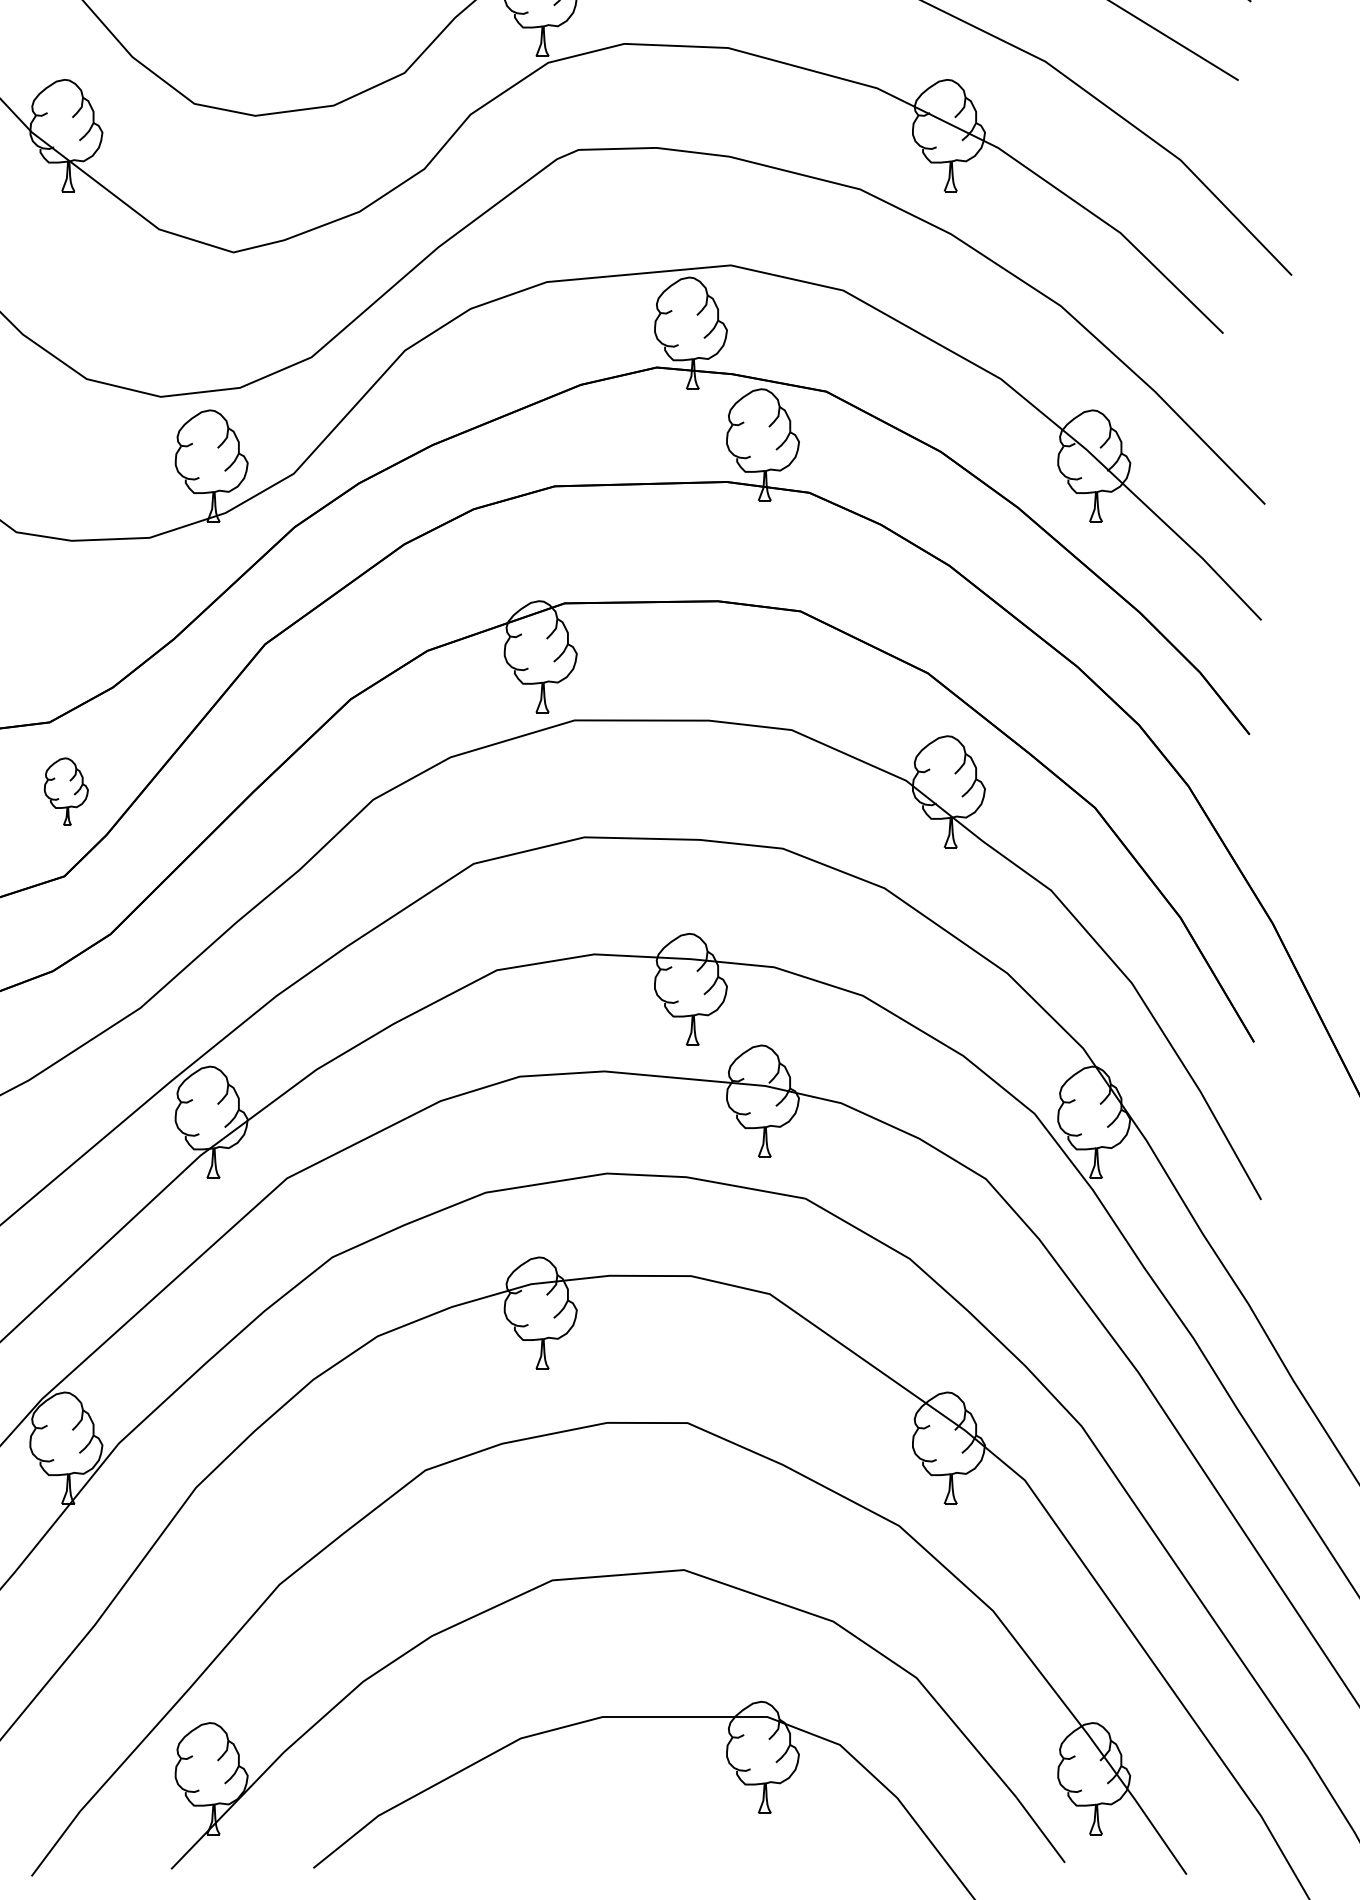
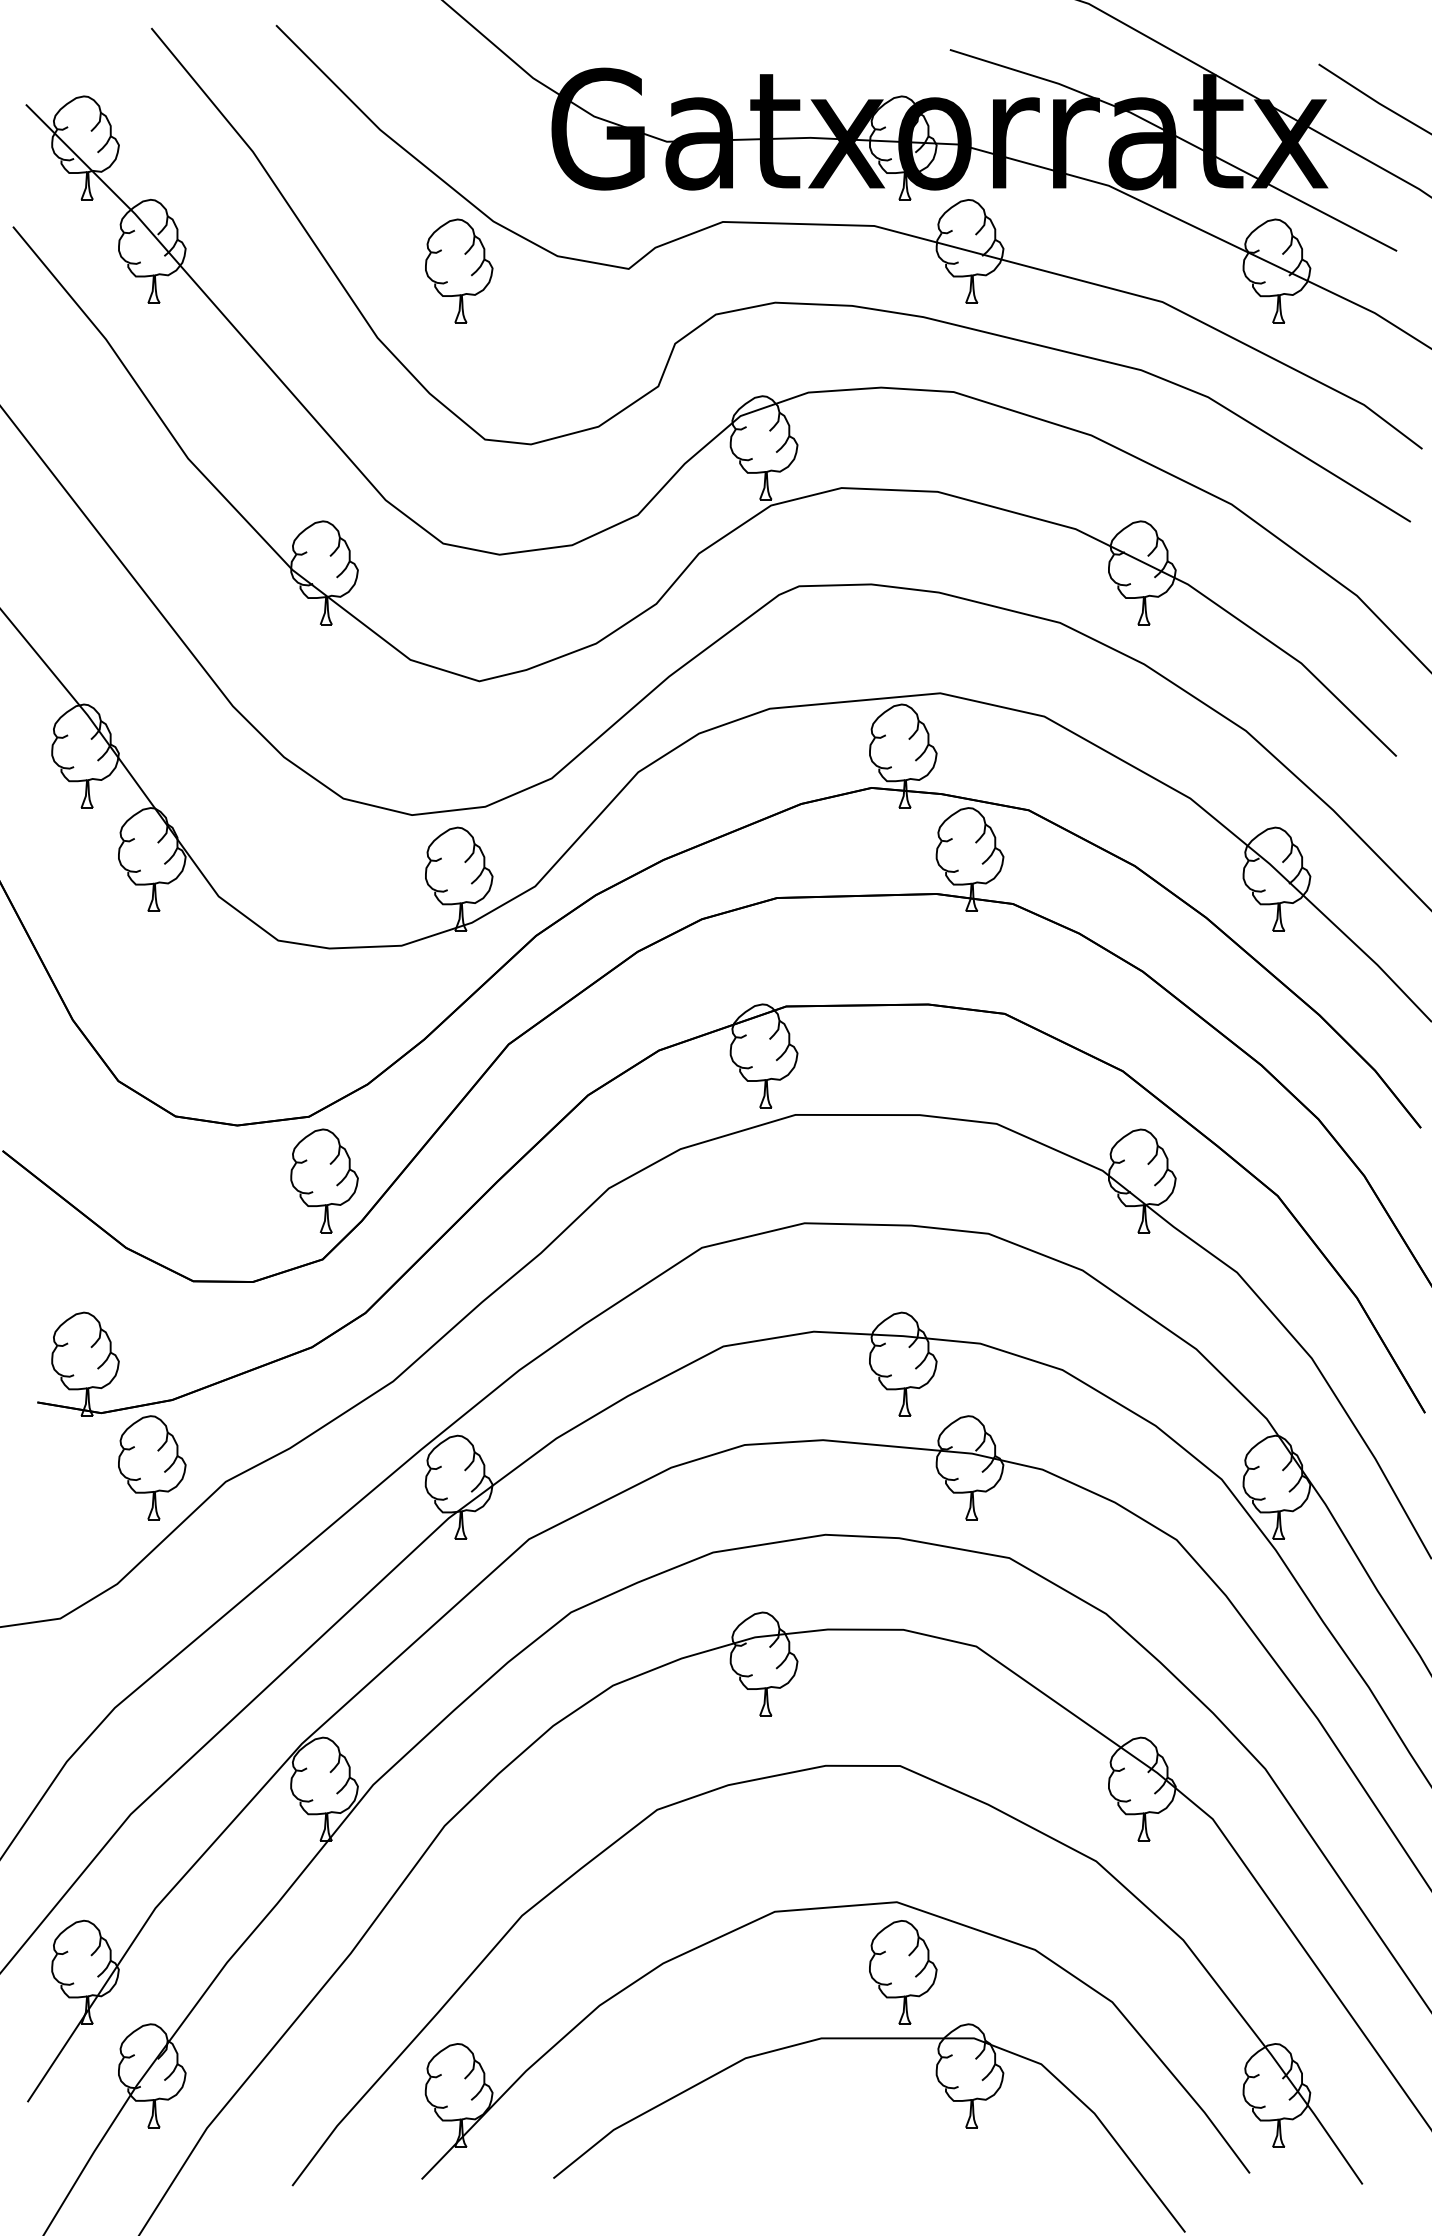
part: (66, 791) -> (324, 1180), size x1.67
part: (691, 1645) -> (903, 1972), added

